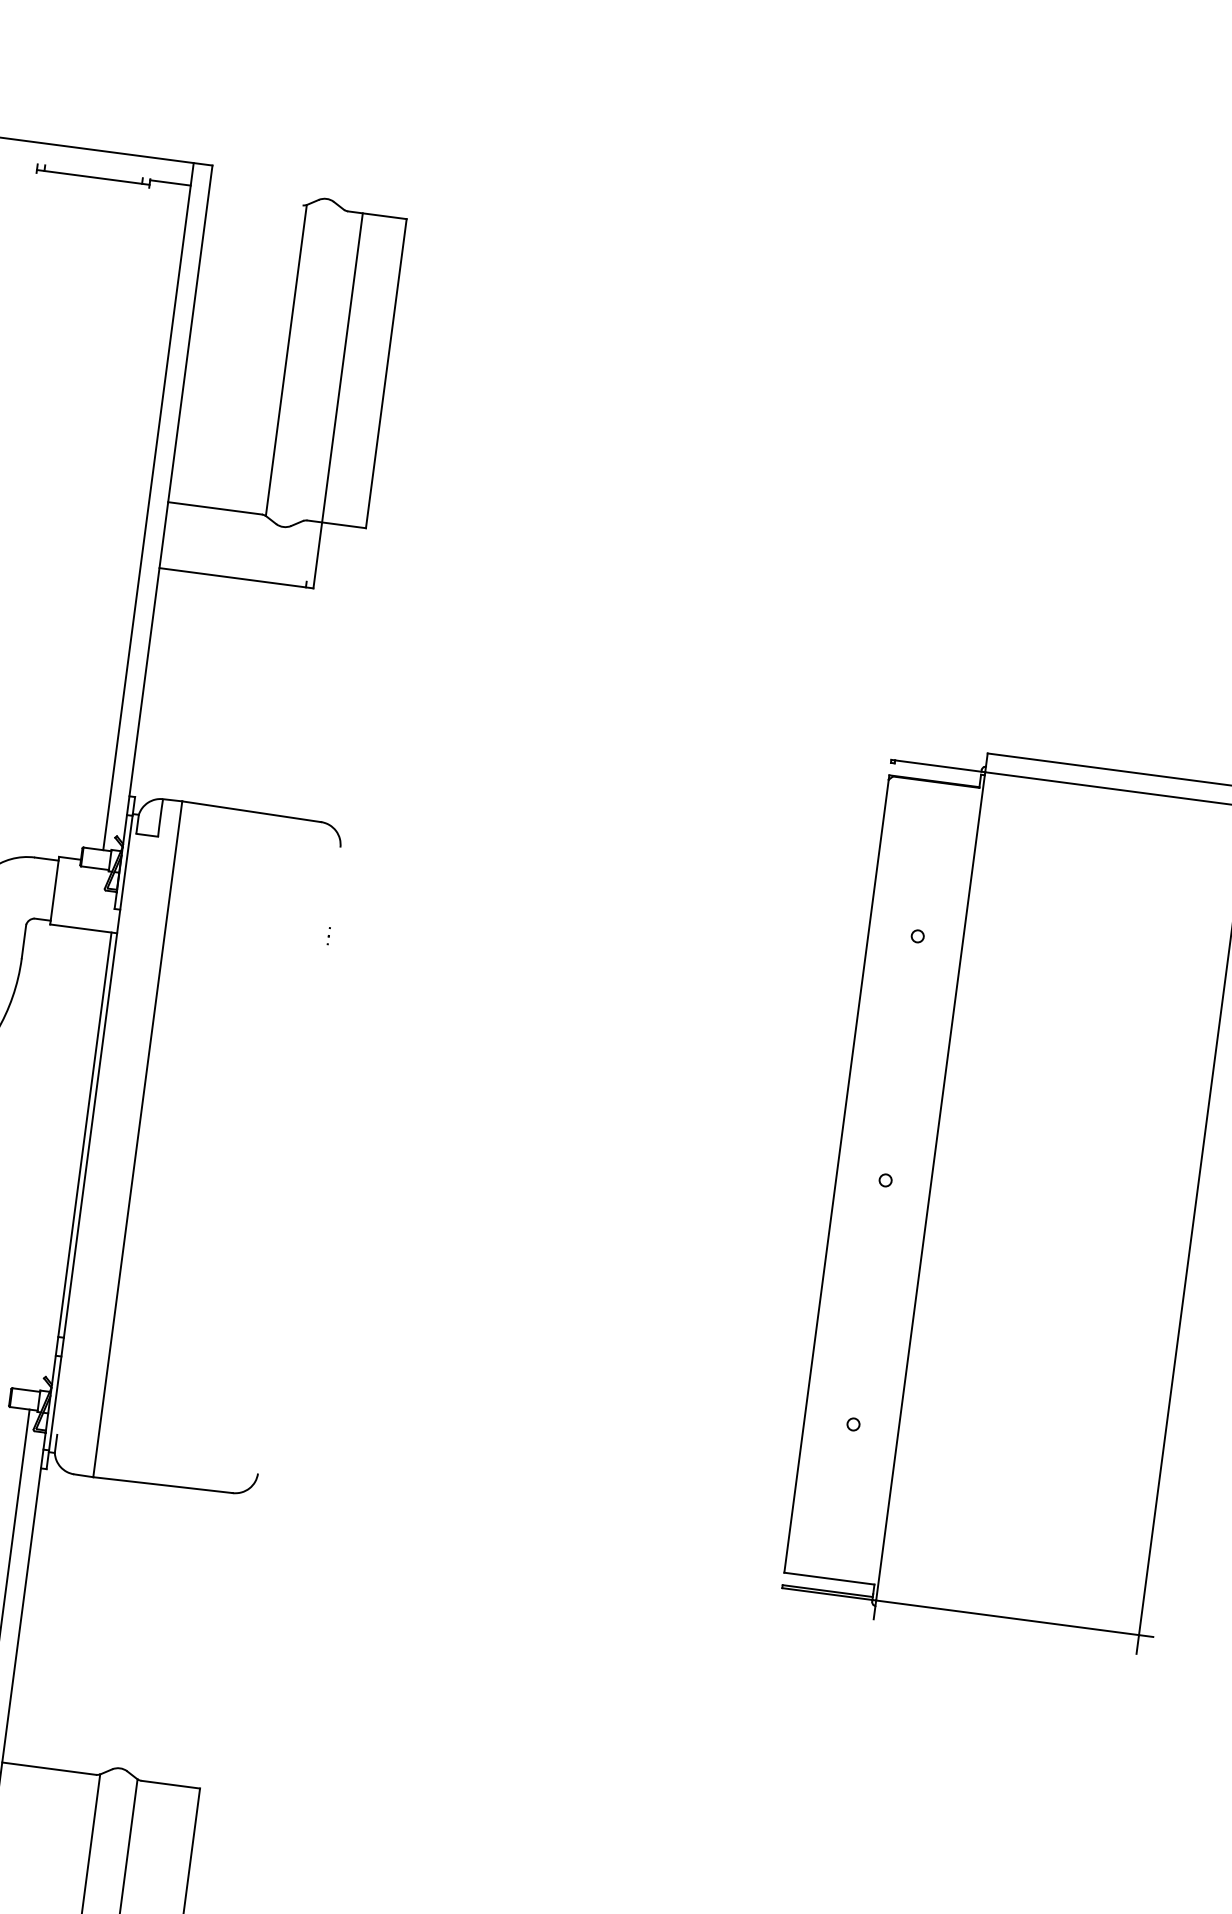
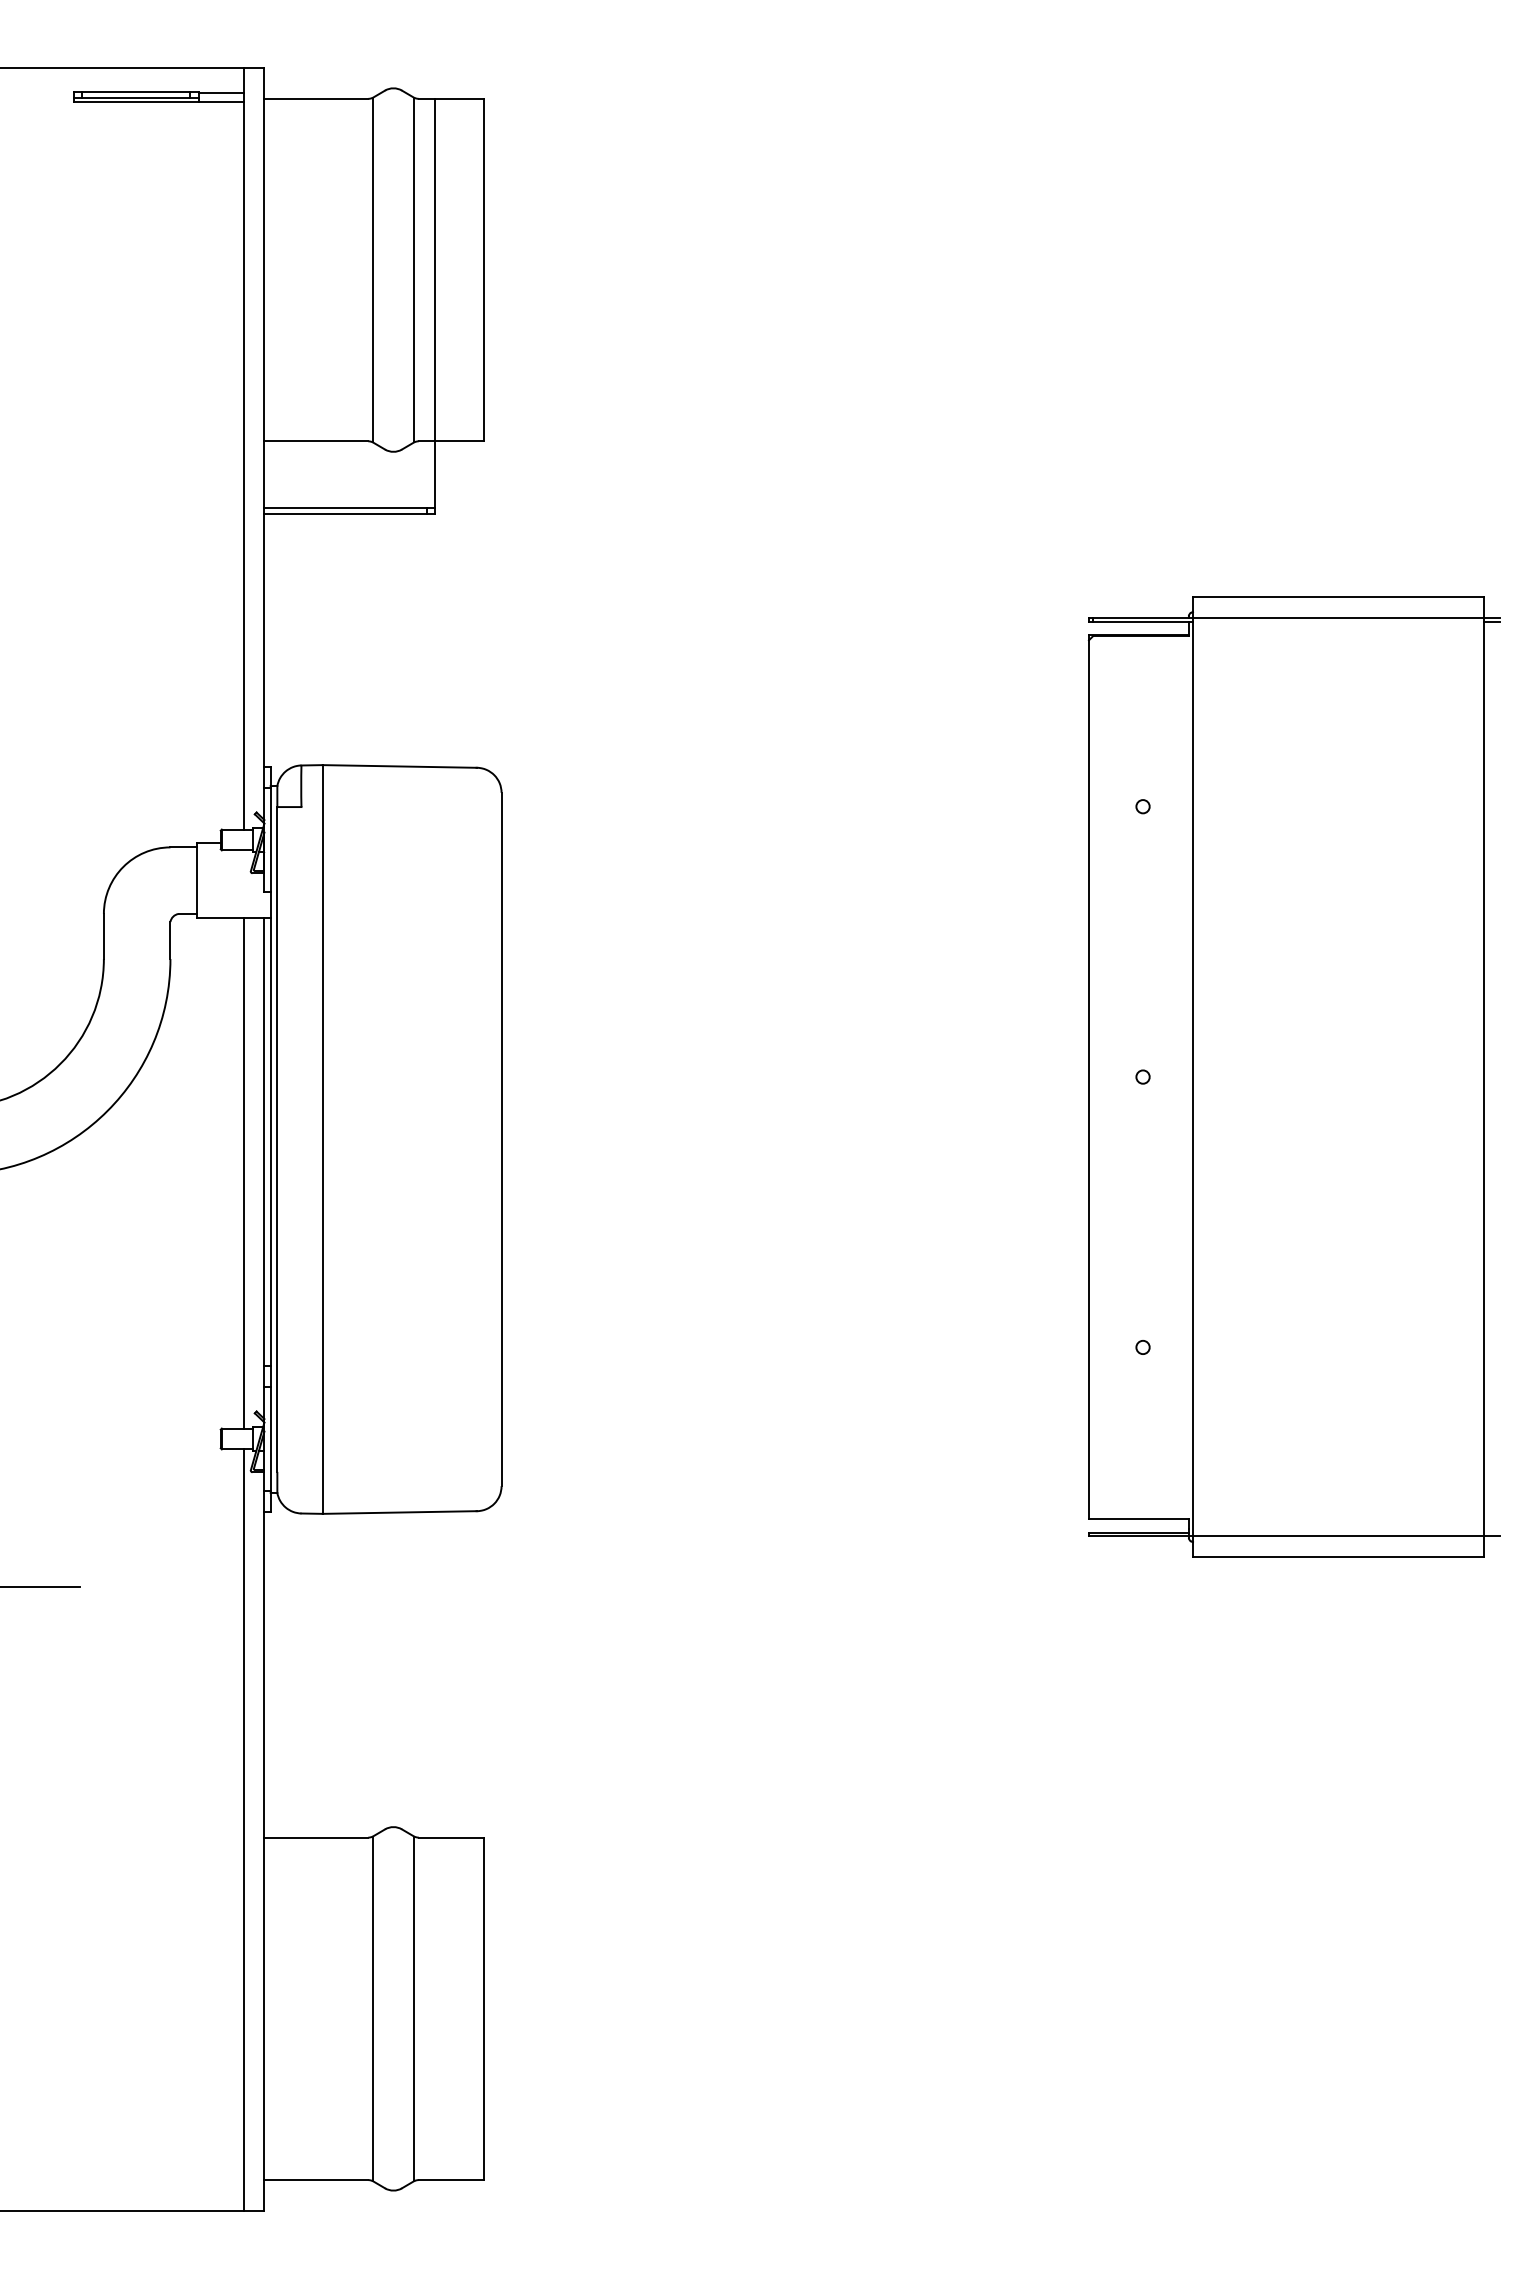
line: (93, 172) -> (135, 92), added
line: (112, 182) -> (158, 101), added
line: (255, 198) -> (316, 98), added
line: (324, 364) -> (414, 269), added
line: (236, 572) -> (349, 508), added
line: (937, 768) -> (1140, 621), added
line: (96, 1133) -> (277, 1139), added
line: (62, 1160) -> (243, 1173), added
line: (299, 1160) -> (501, 1139), added
line: (1005, 1636) -> (1338, 1556), added

